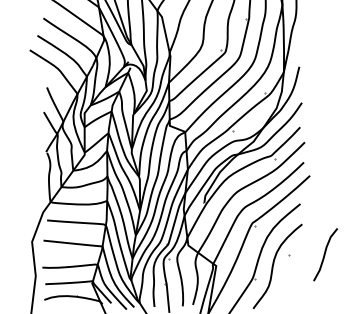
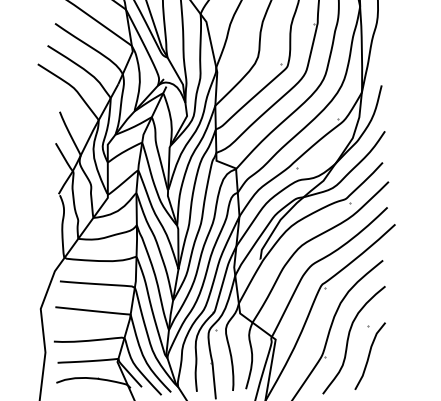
curve: (325, 254) -> (369, 355), moved

